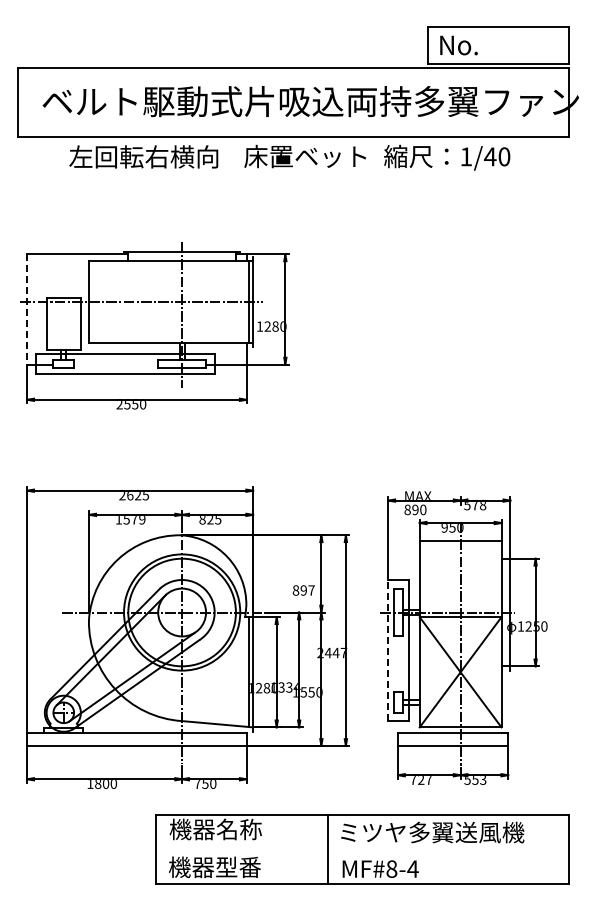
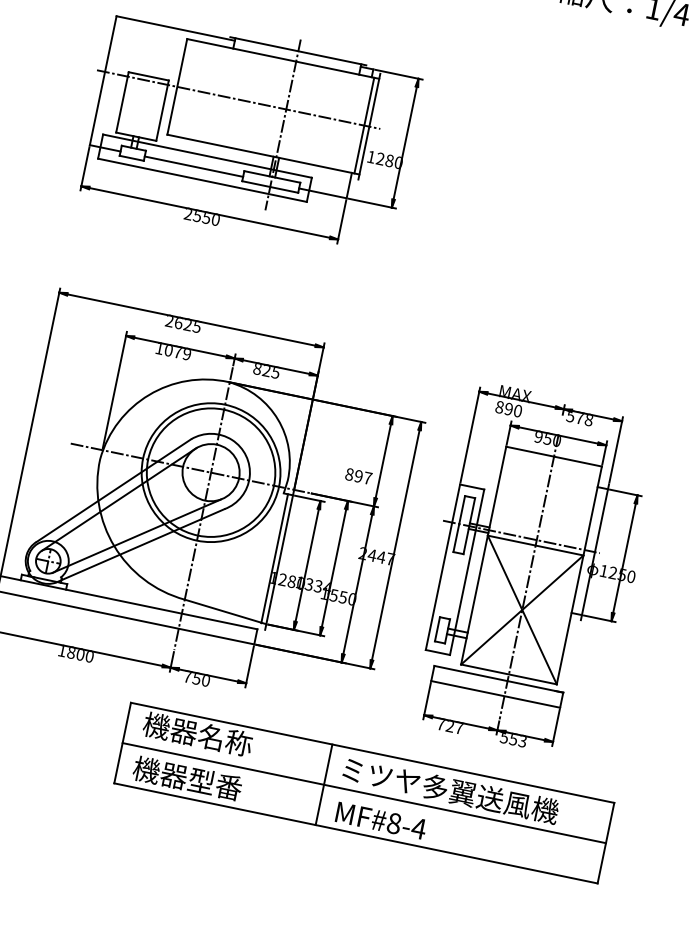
line: (27, 309) -> (103, 80), dashed -> solid
line: (116, 364) -> (194, 166), added
text: (126, 520) -> (168, 351), 1579 -> 1079
line: (388, 650) -> (443, 567), dashed -> solid
line: (361, 849) -> (363, 793), added

